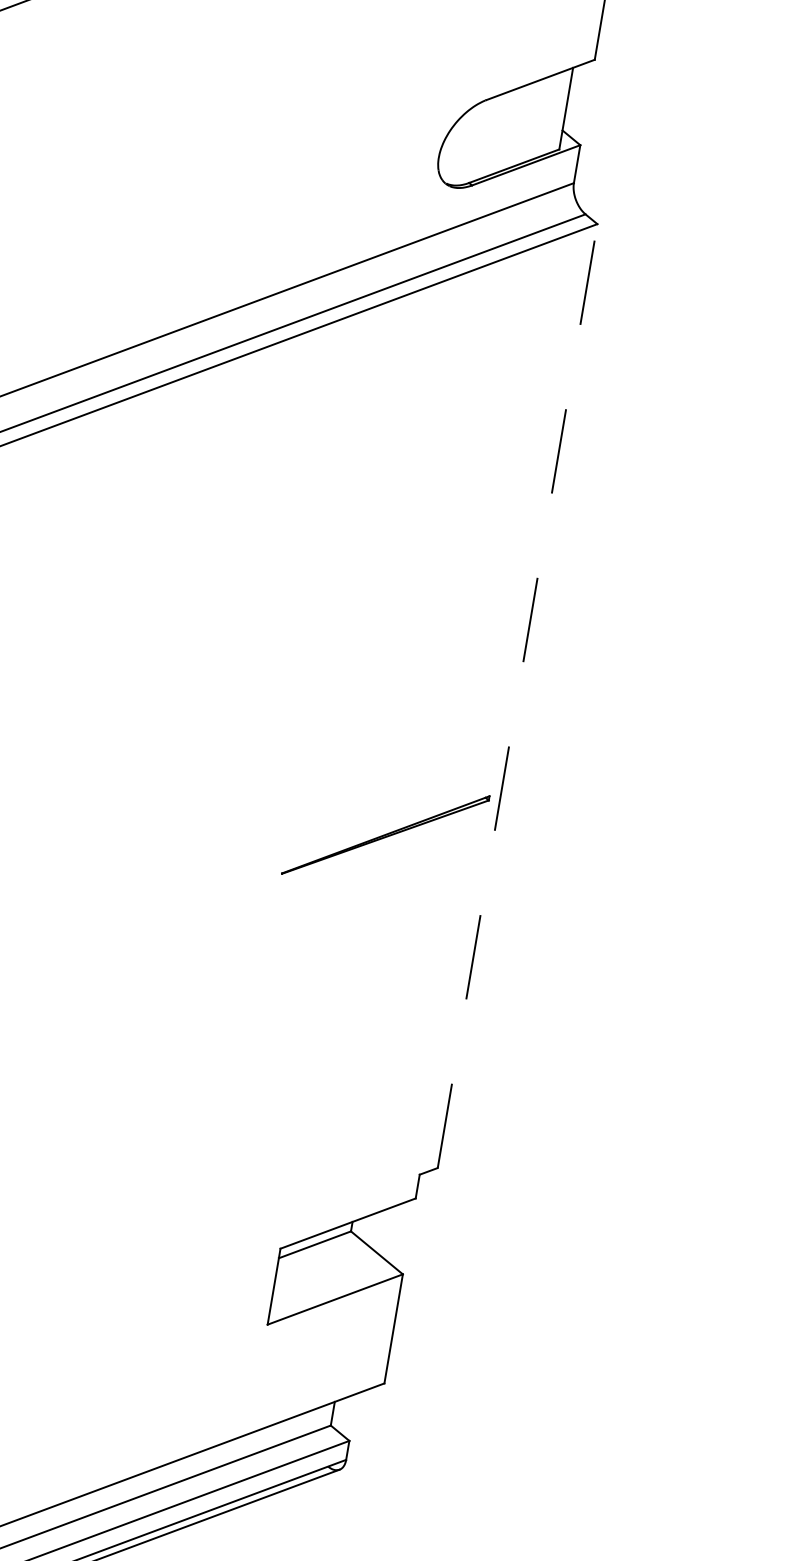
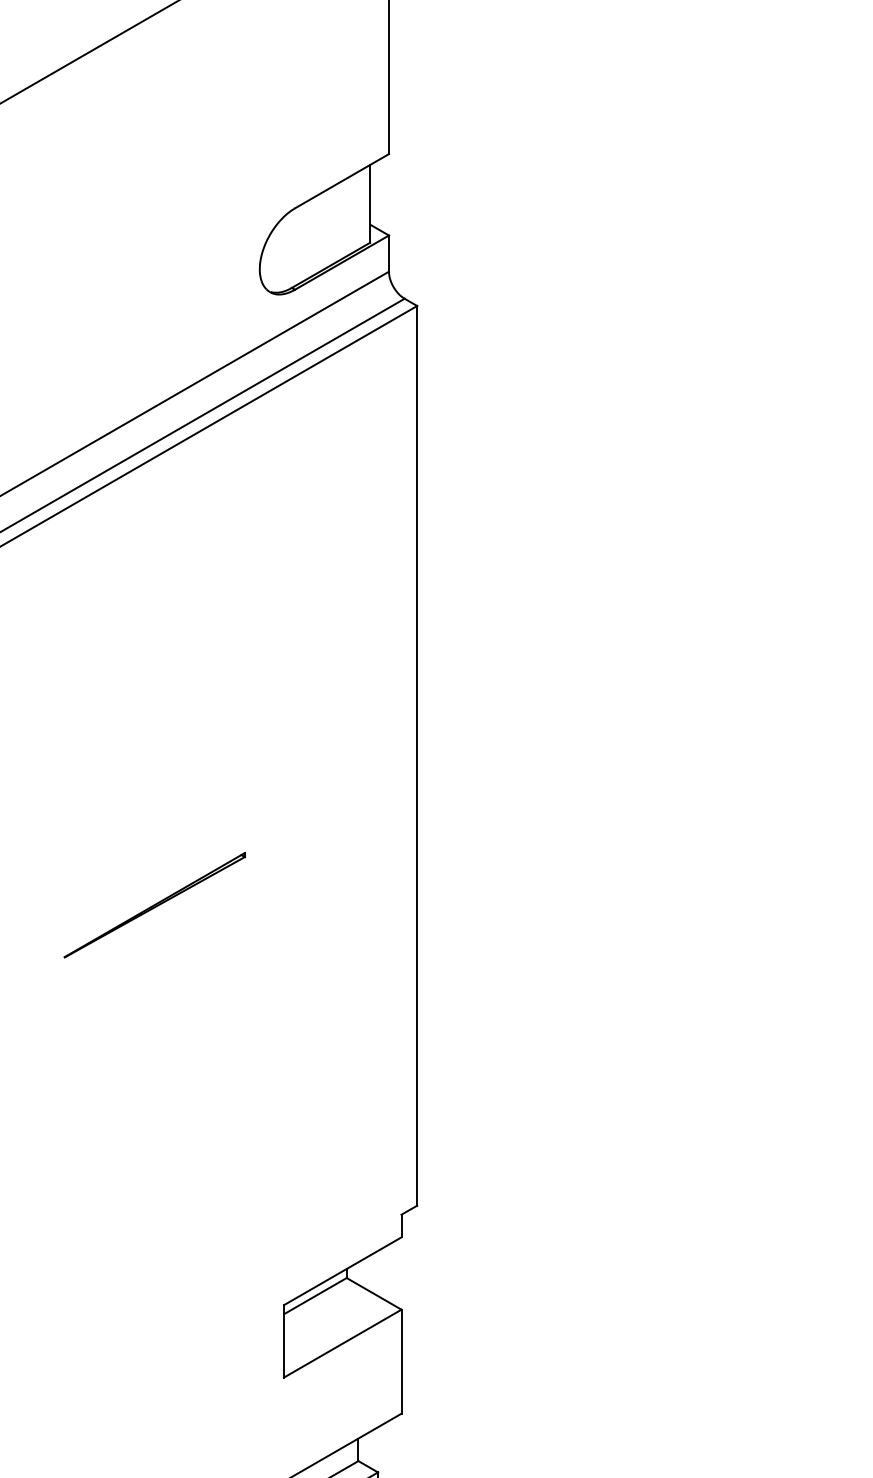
line: (517, 695) -> (417, 755), dashed -> solid
part: (385, 835) -> (154, 905), moved

